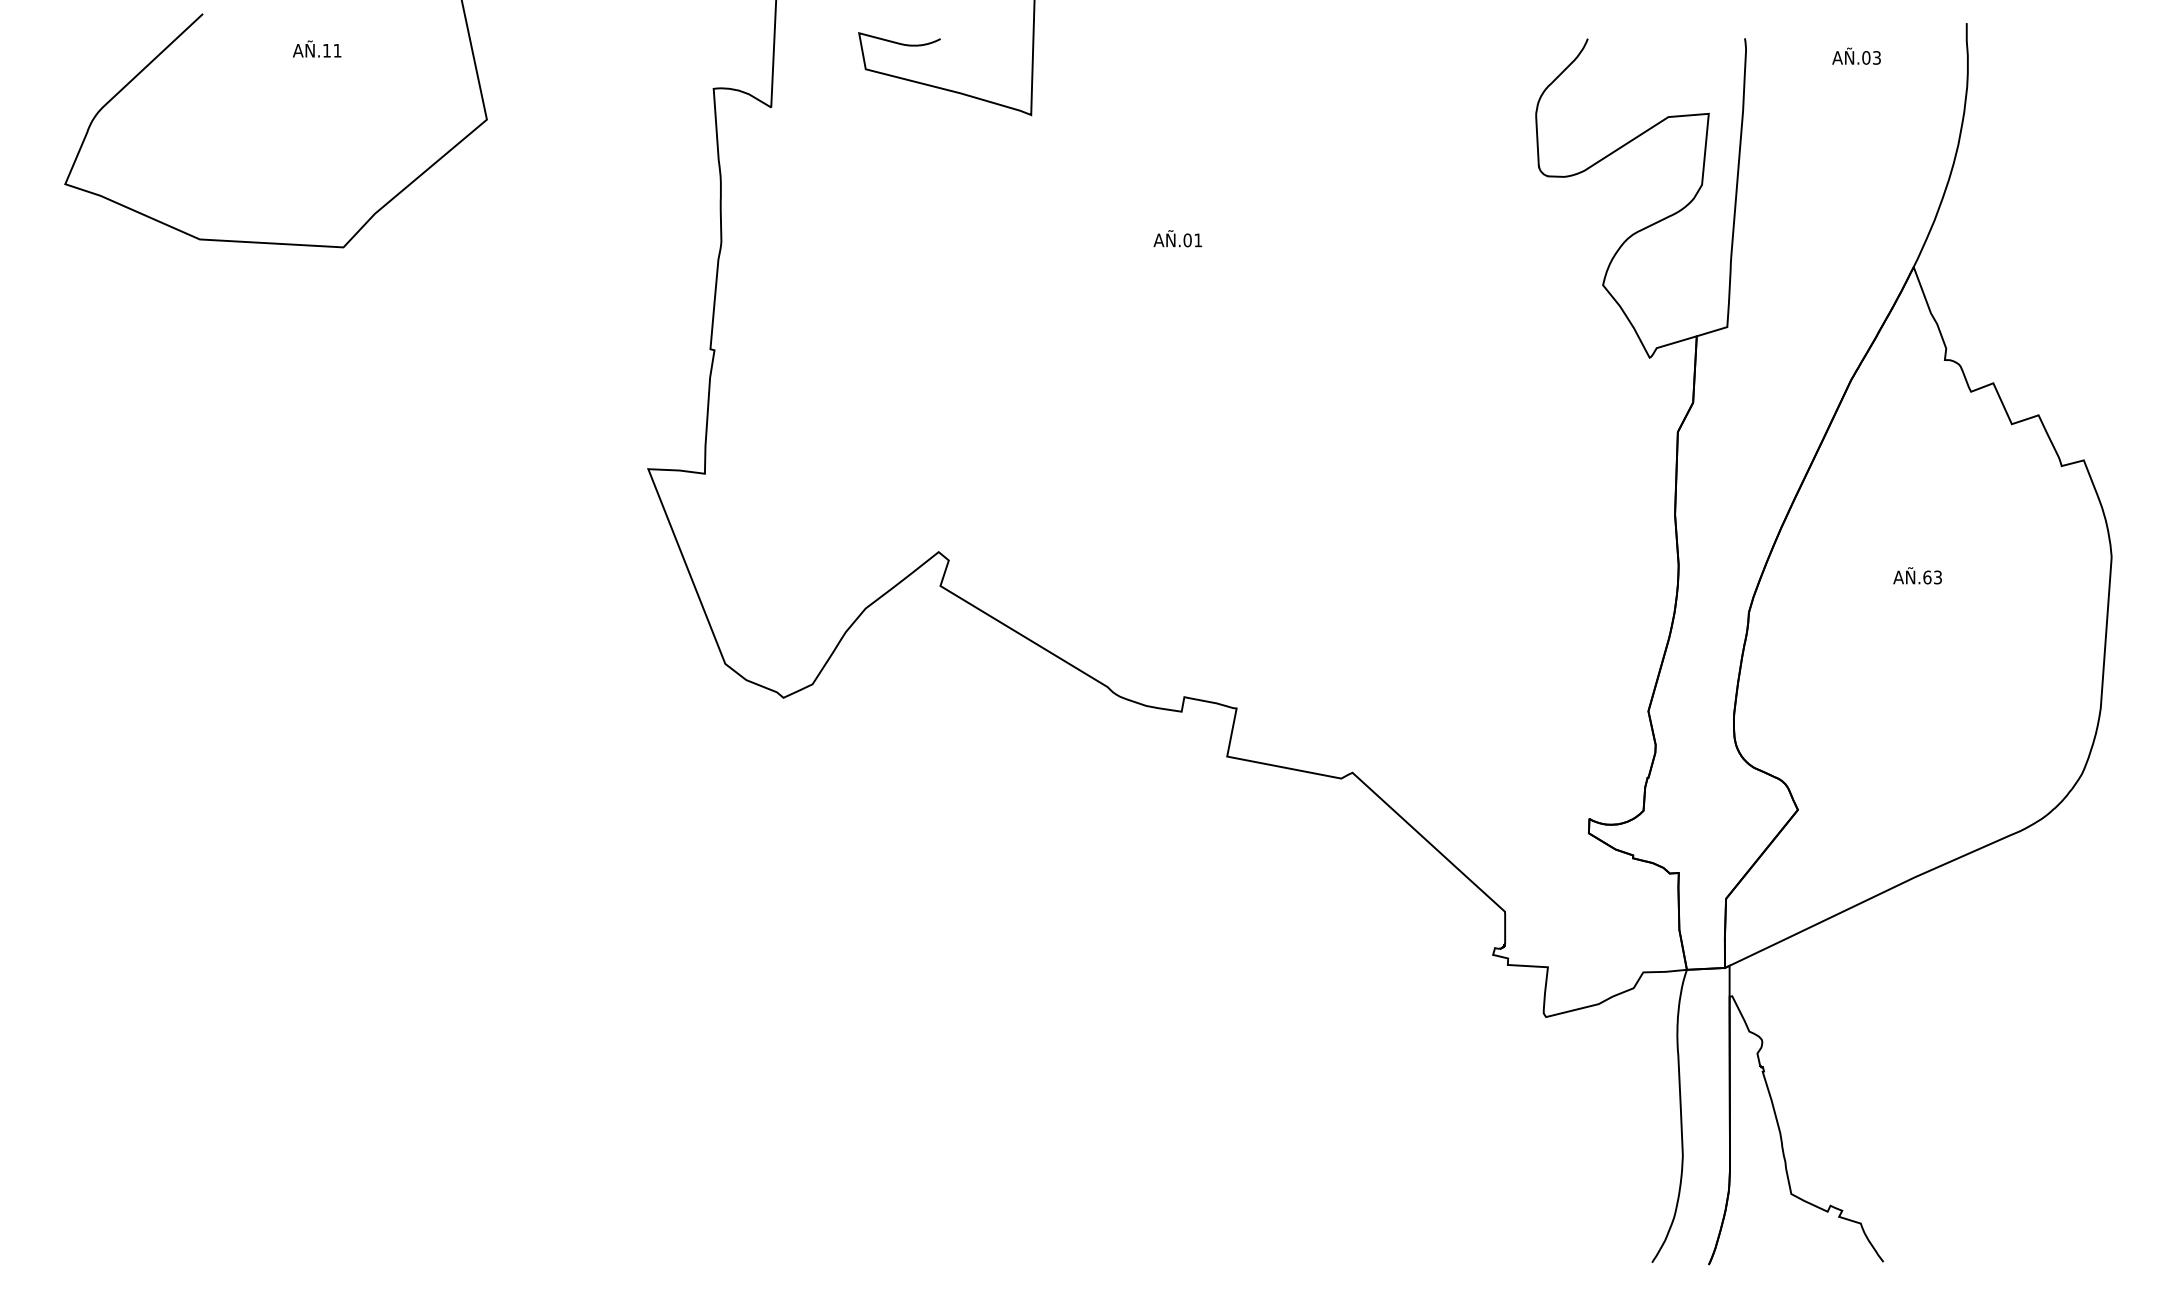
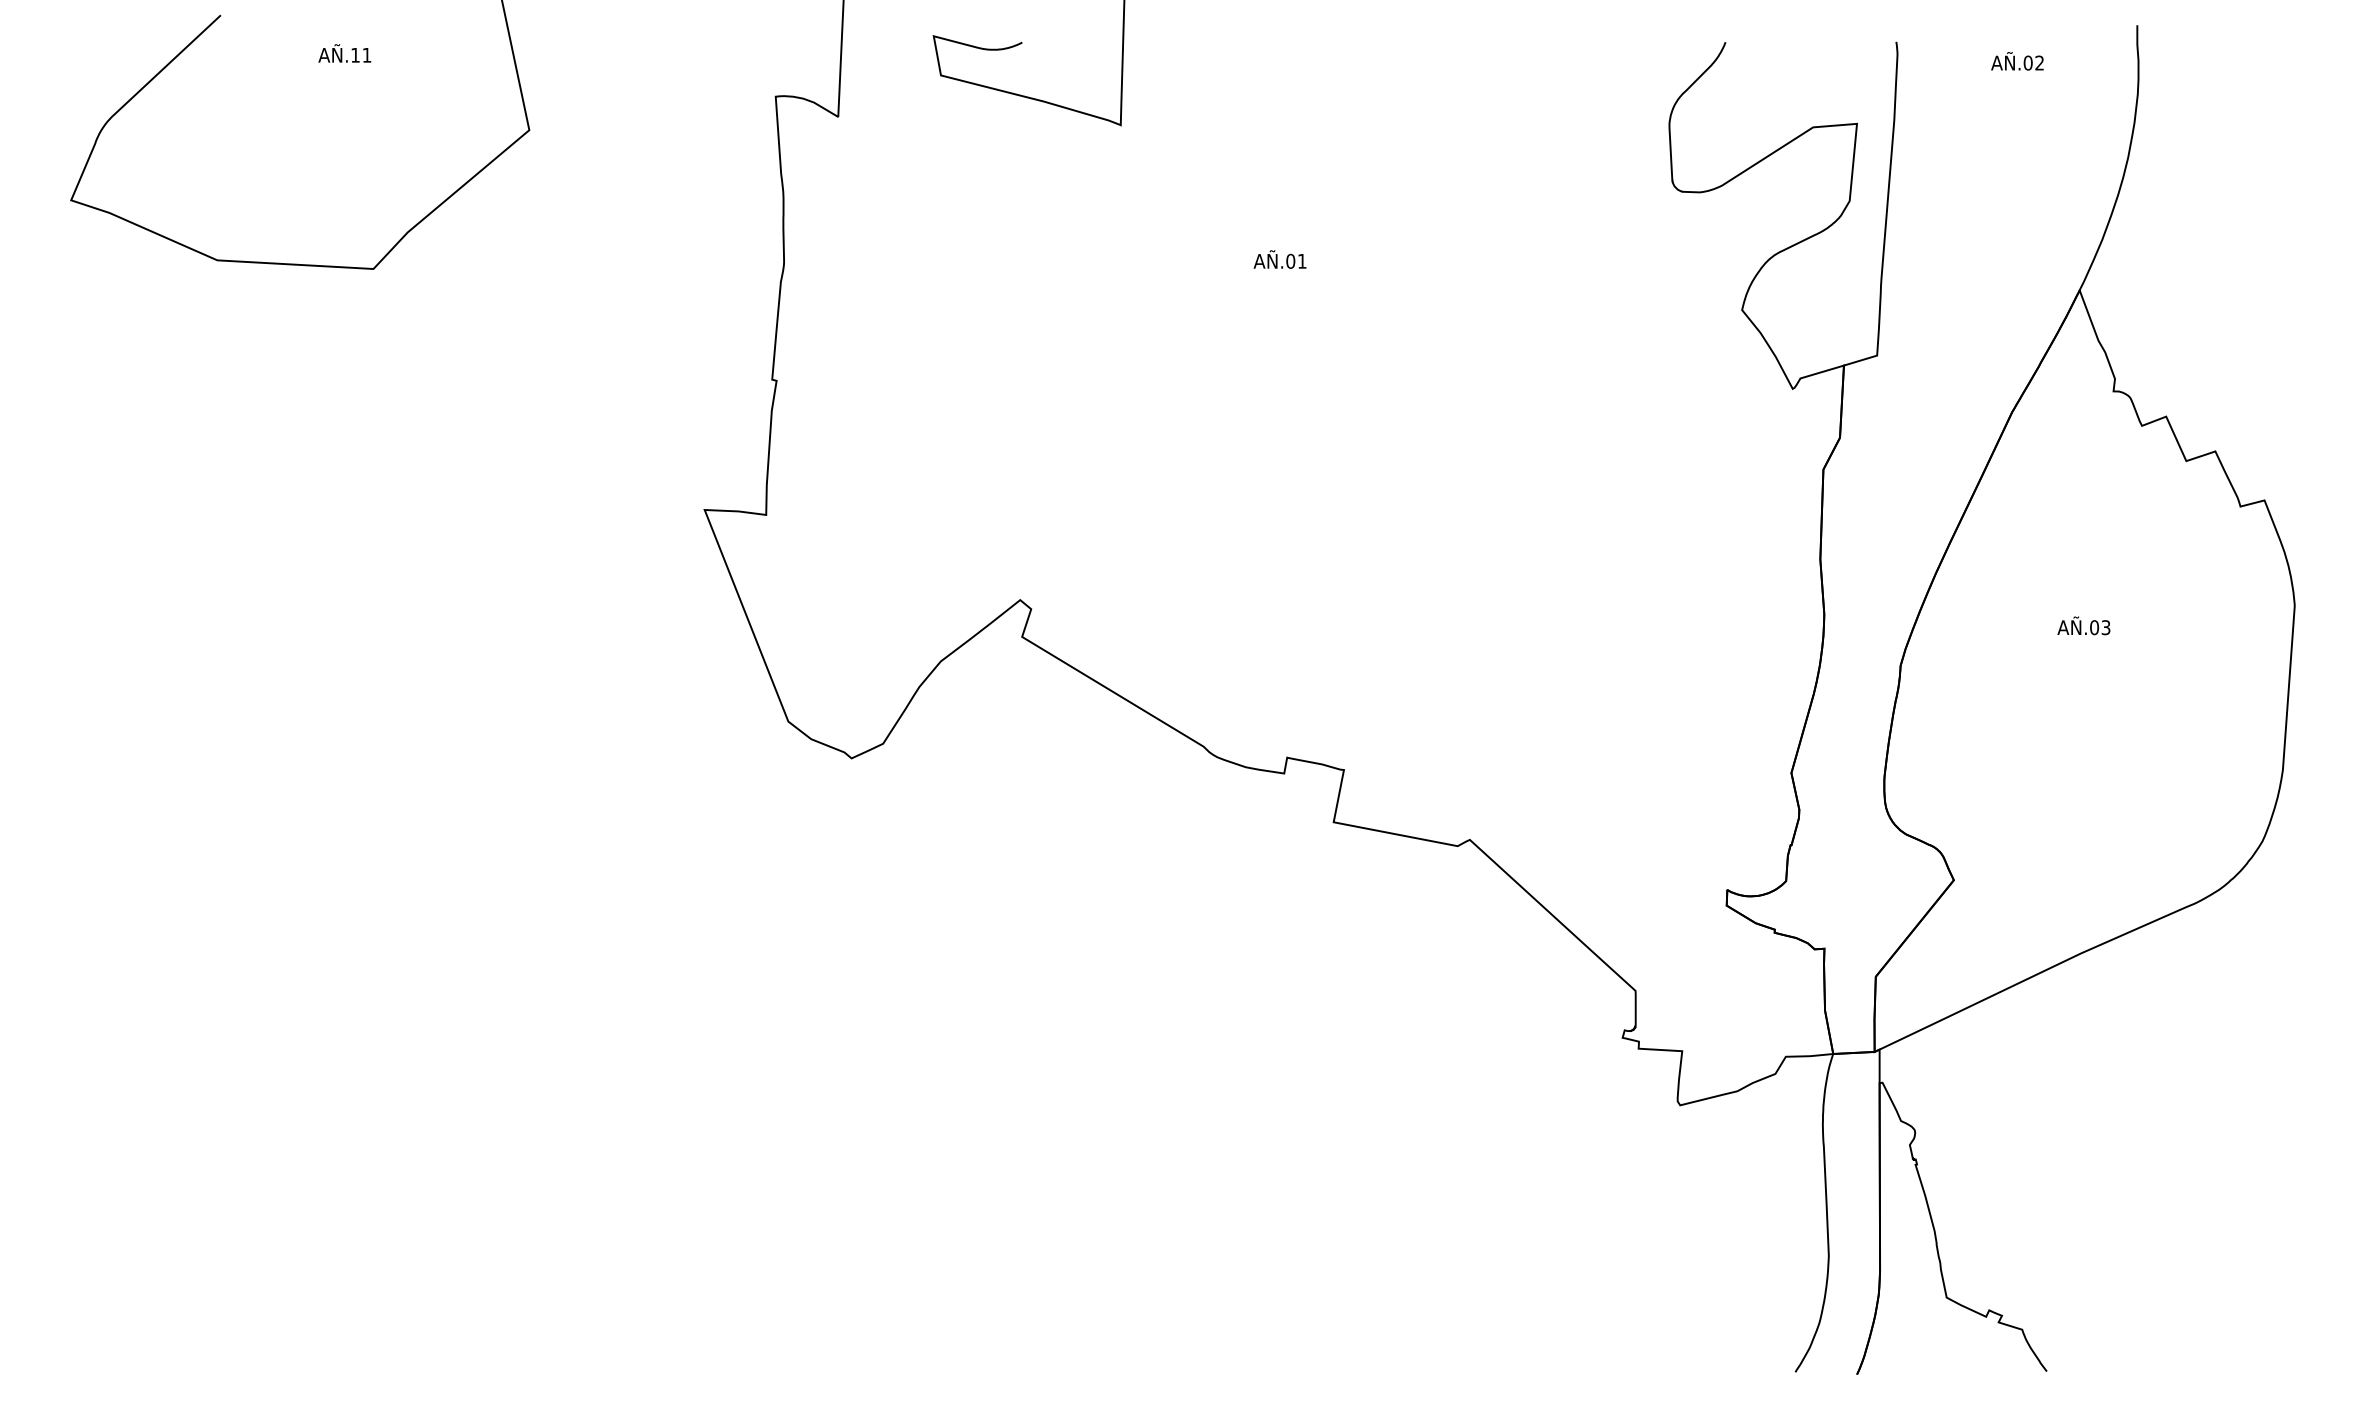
text: (1876, 57) -> (2039, 62), AÑ.03 -> AÑ.02
text: (1927, 576) -> (2094, 626), AÑ.63 -> AÑ.03

